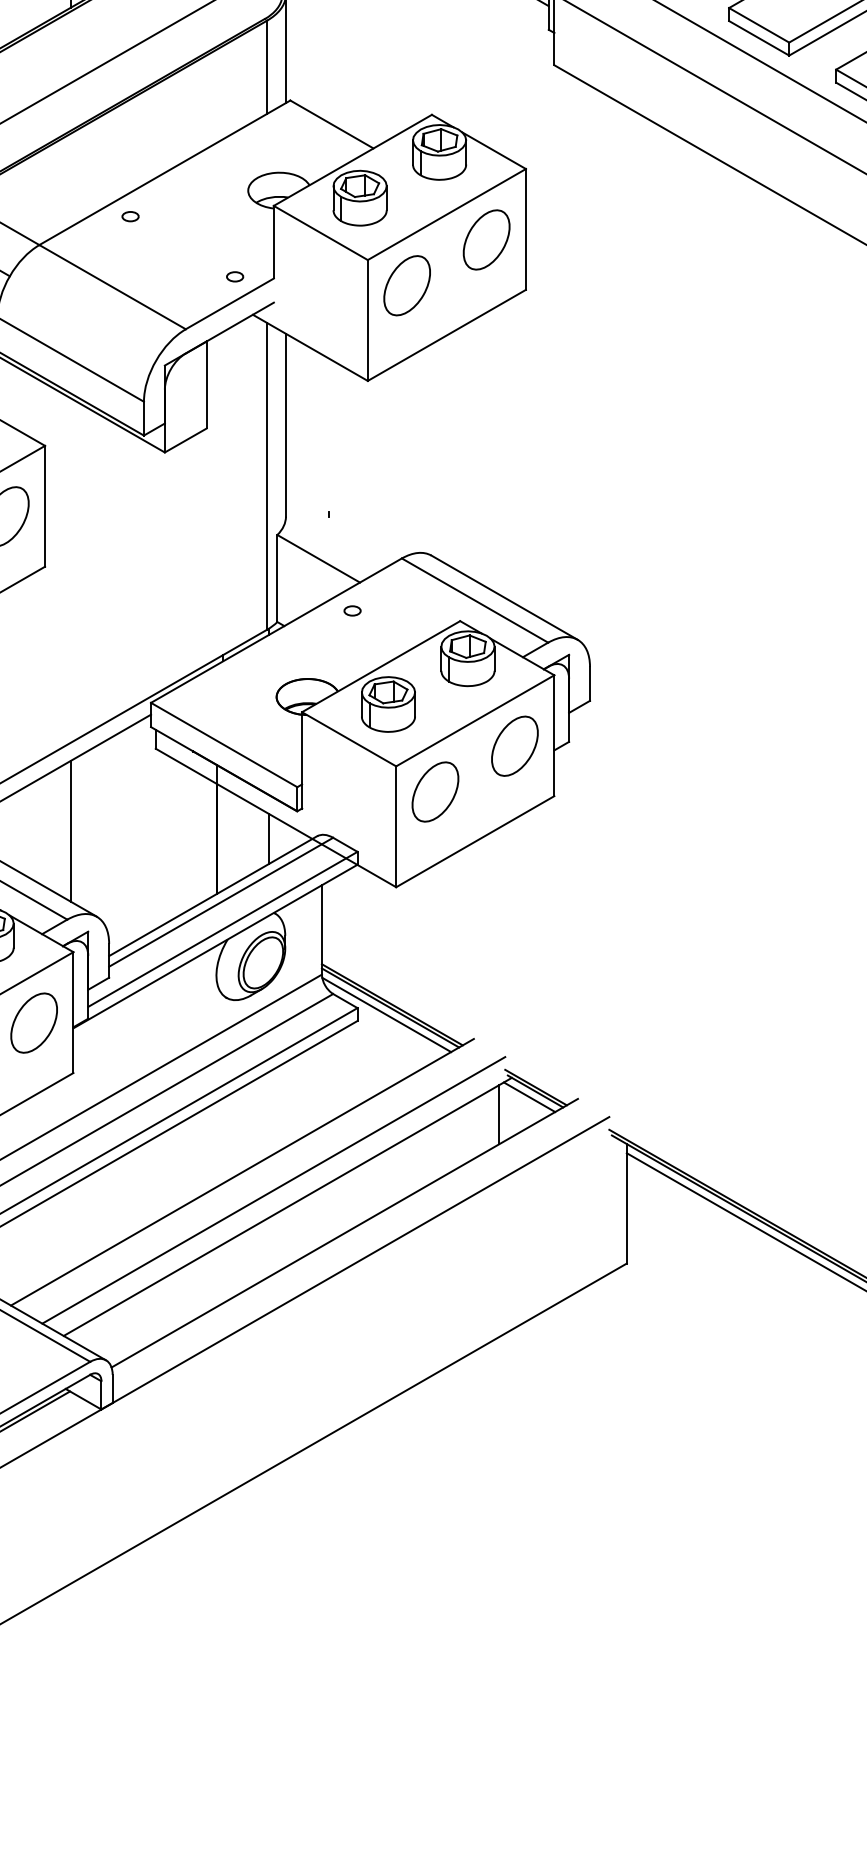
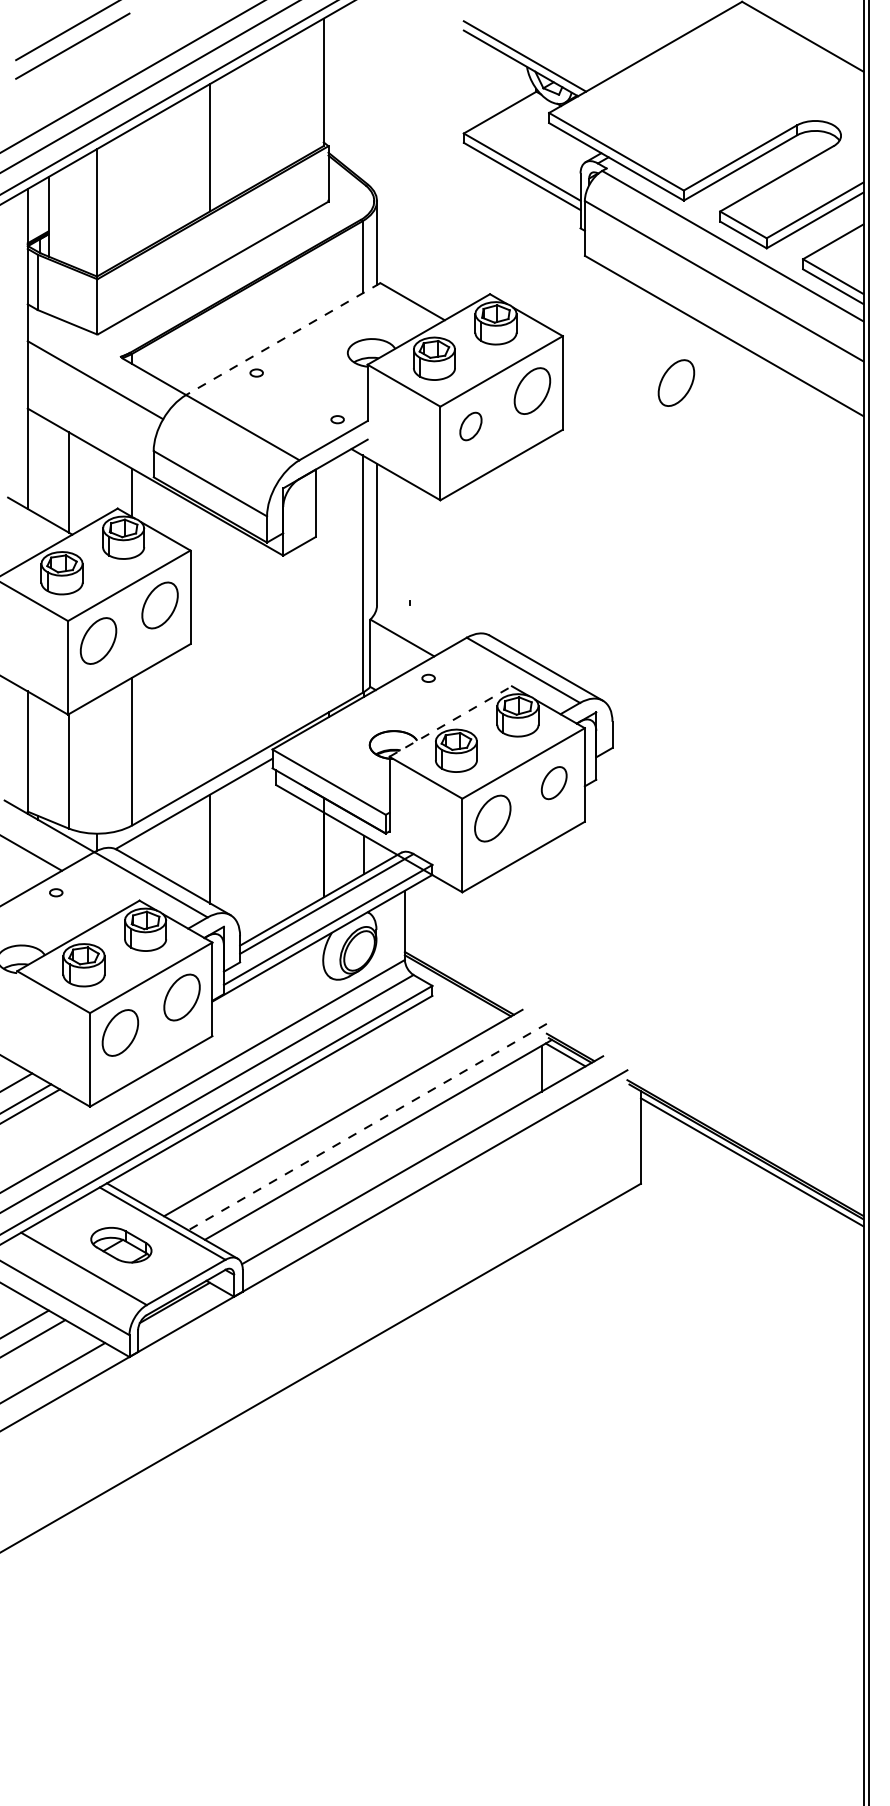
line: (163, 173) -> (282, 339), solid -> dashed
part: (672, 228) -> (676, 382), added
part: (406, 285) -> (470, 426), size x0.6
line: (380, 666) -> (450, 721), solid -> dashed
part: (513, 745) -> (553, 782), size x0.7
line: (386, 1014) -> (454, 990), removed
line: (273, 1190) -> (367, 1127), solid -> dashed

